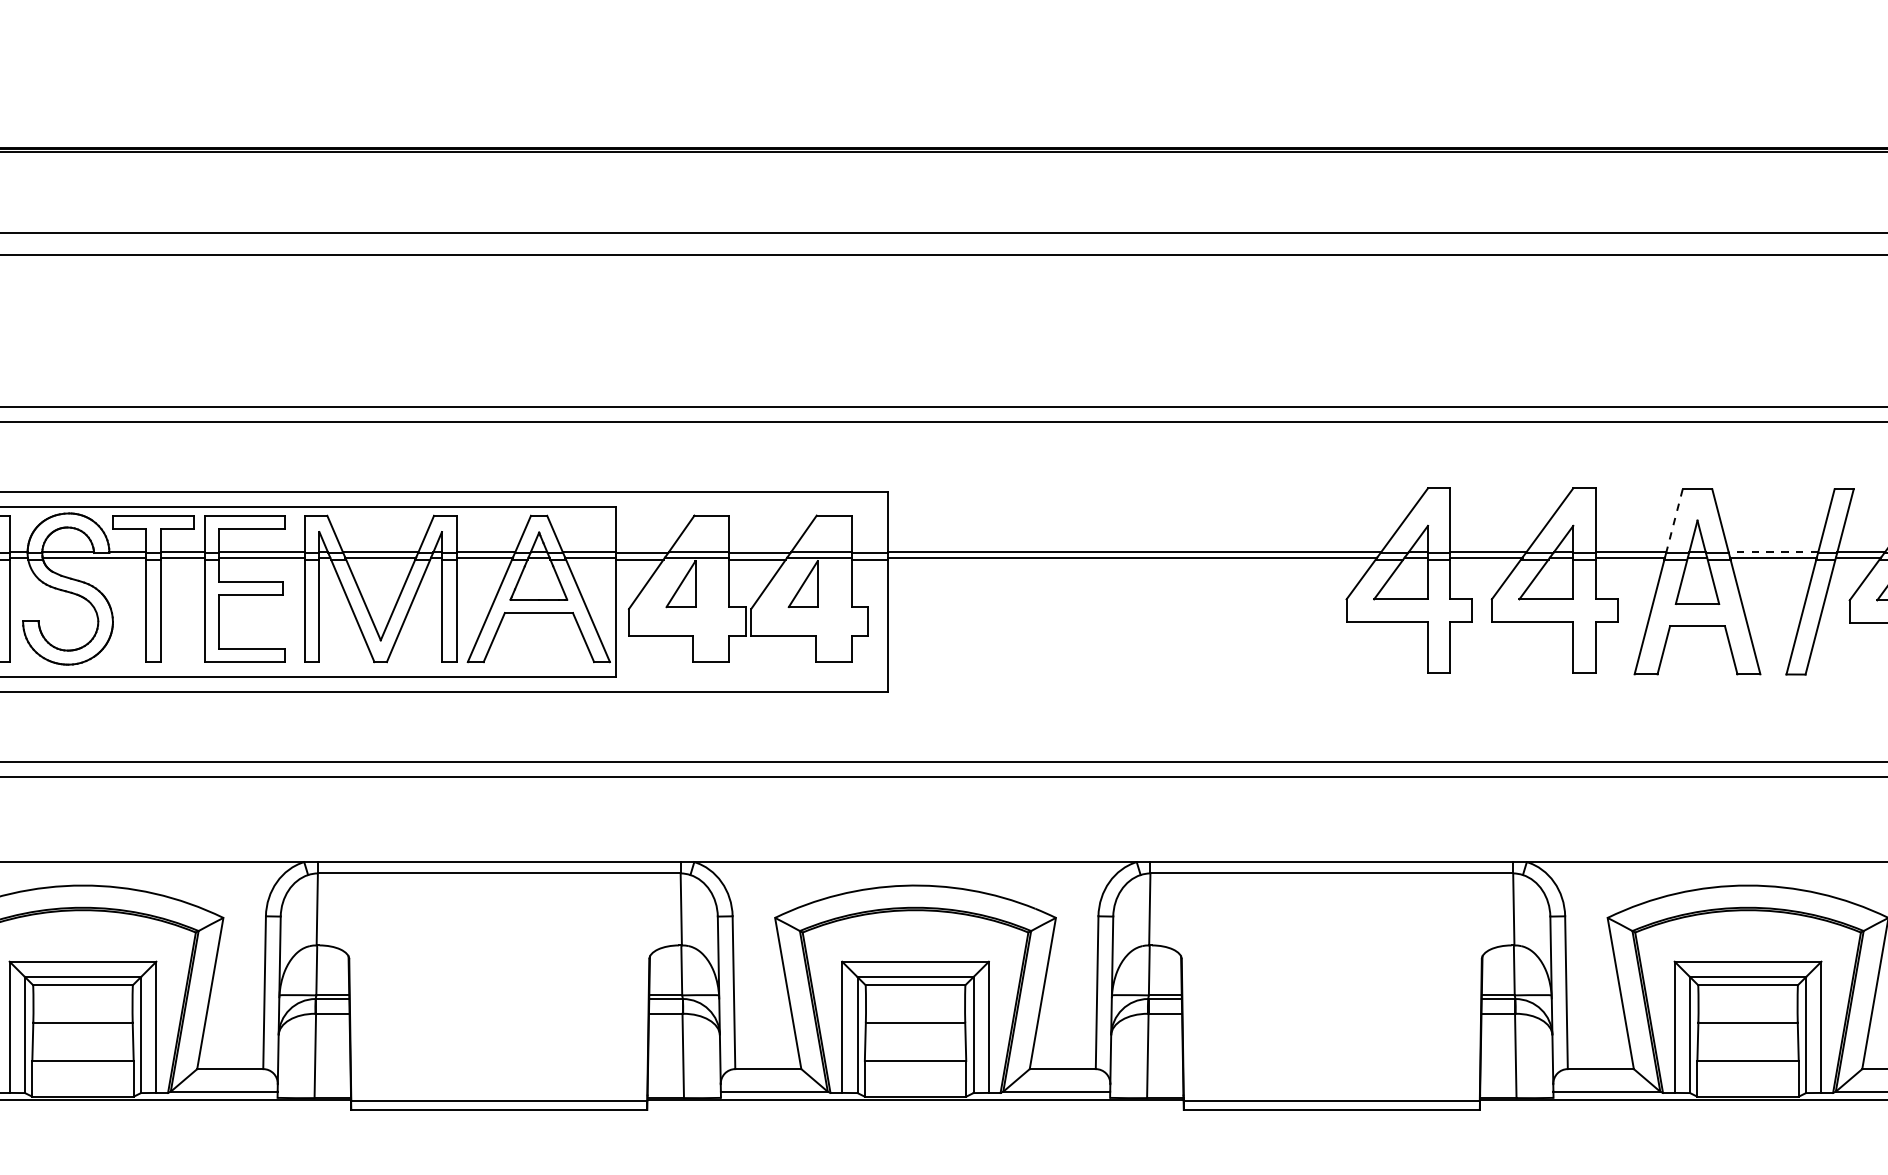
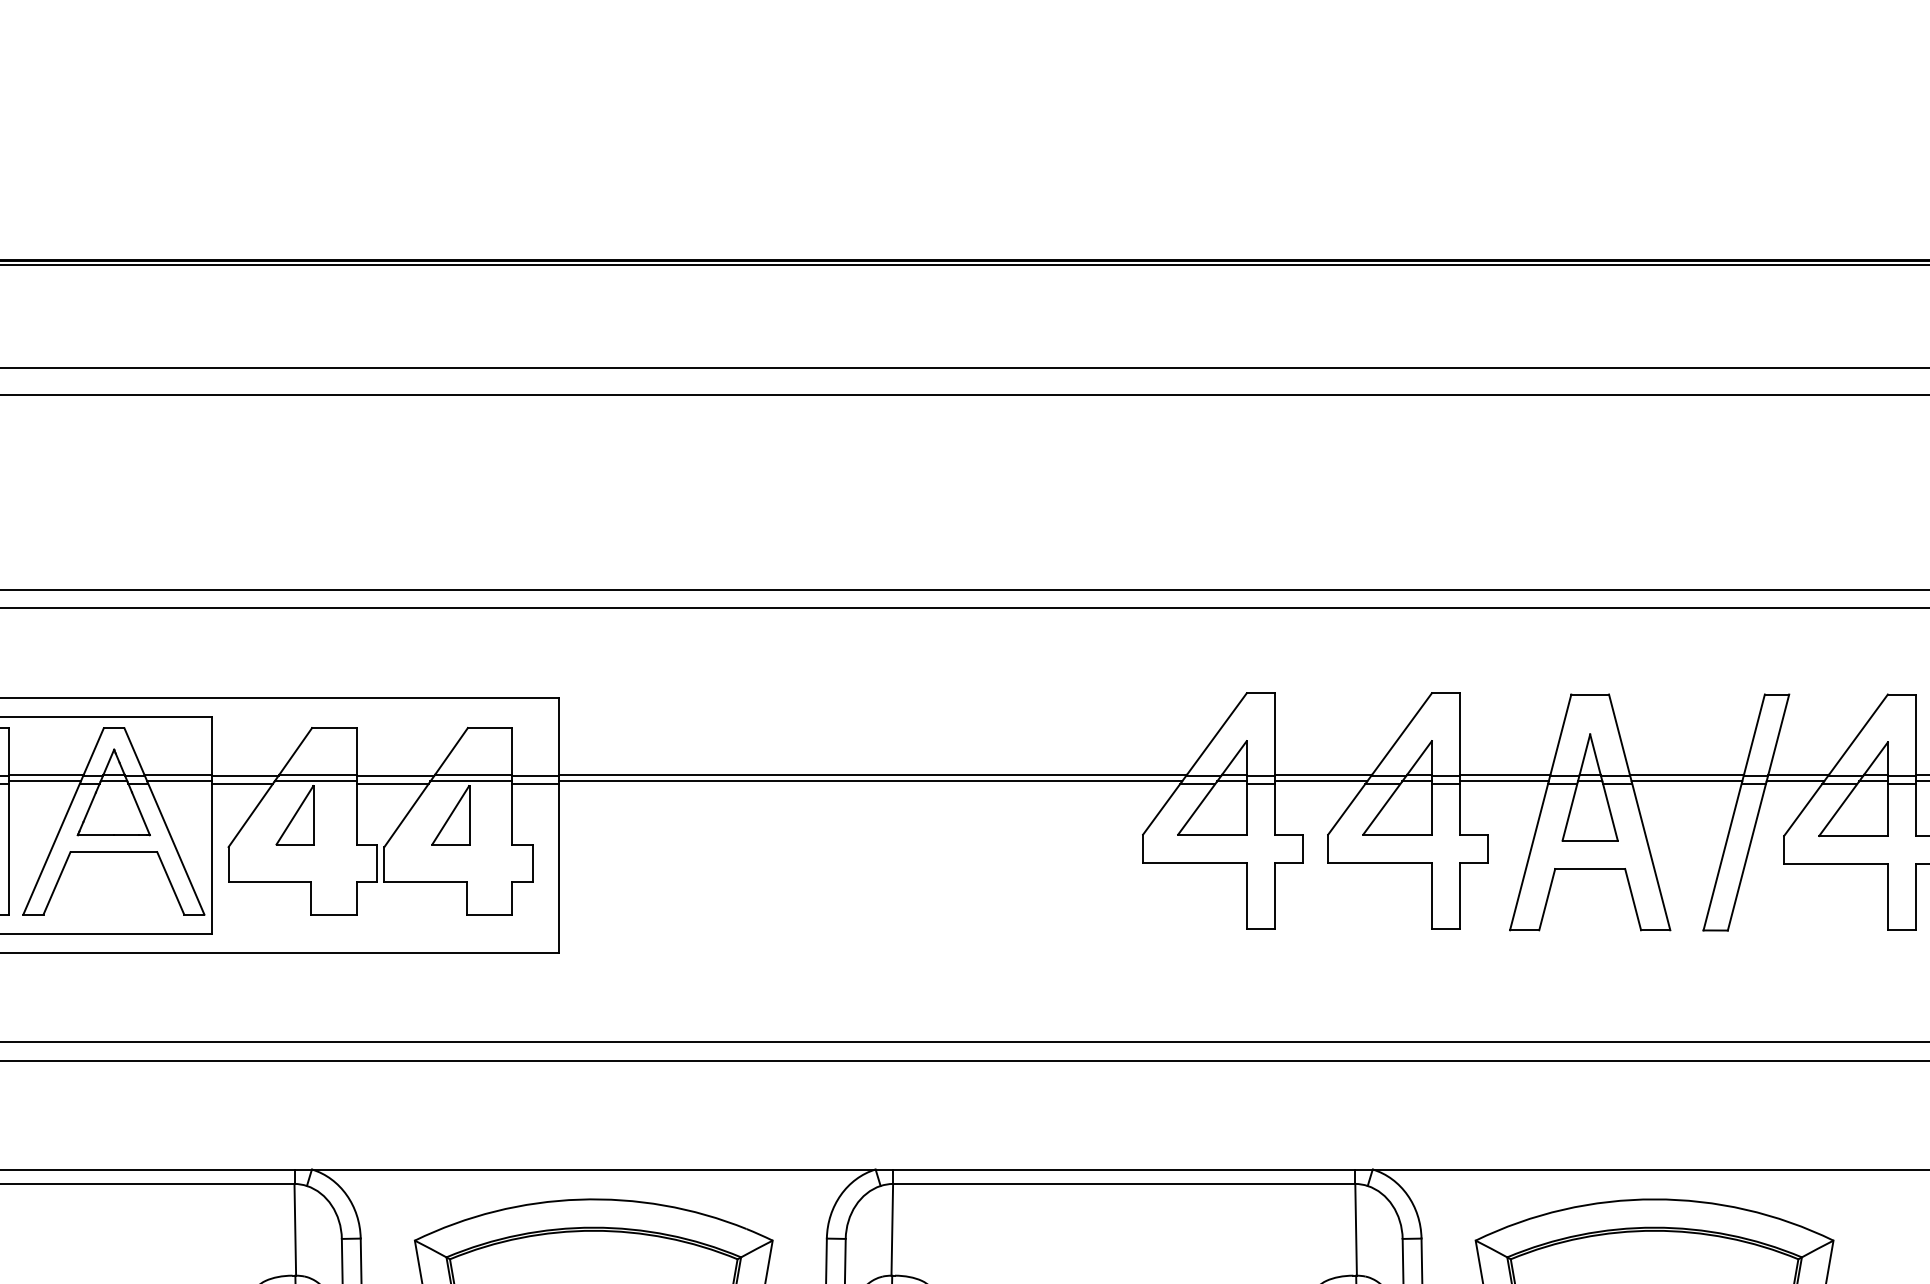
line: (1674, 520) -> (1560, 734), dashed -> solid
line: (1773, 552) -> (1686, 775), dashed -> solid

